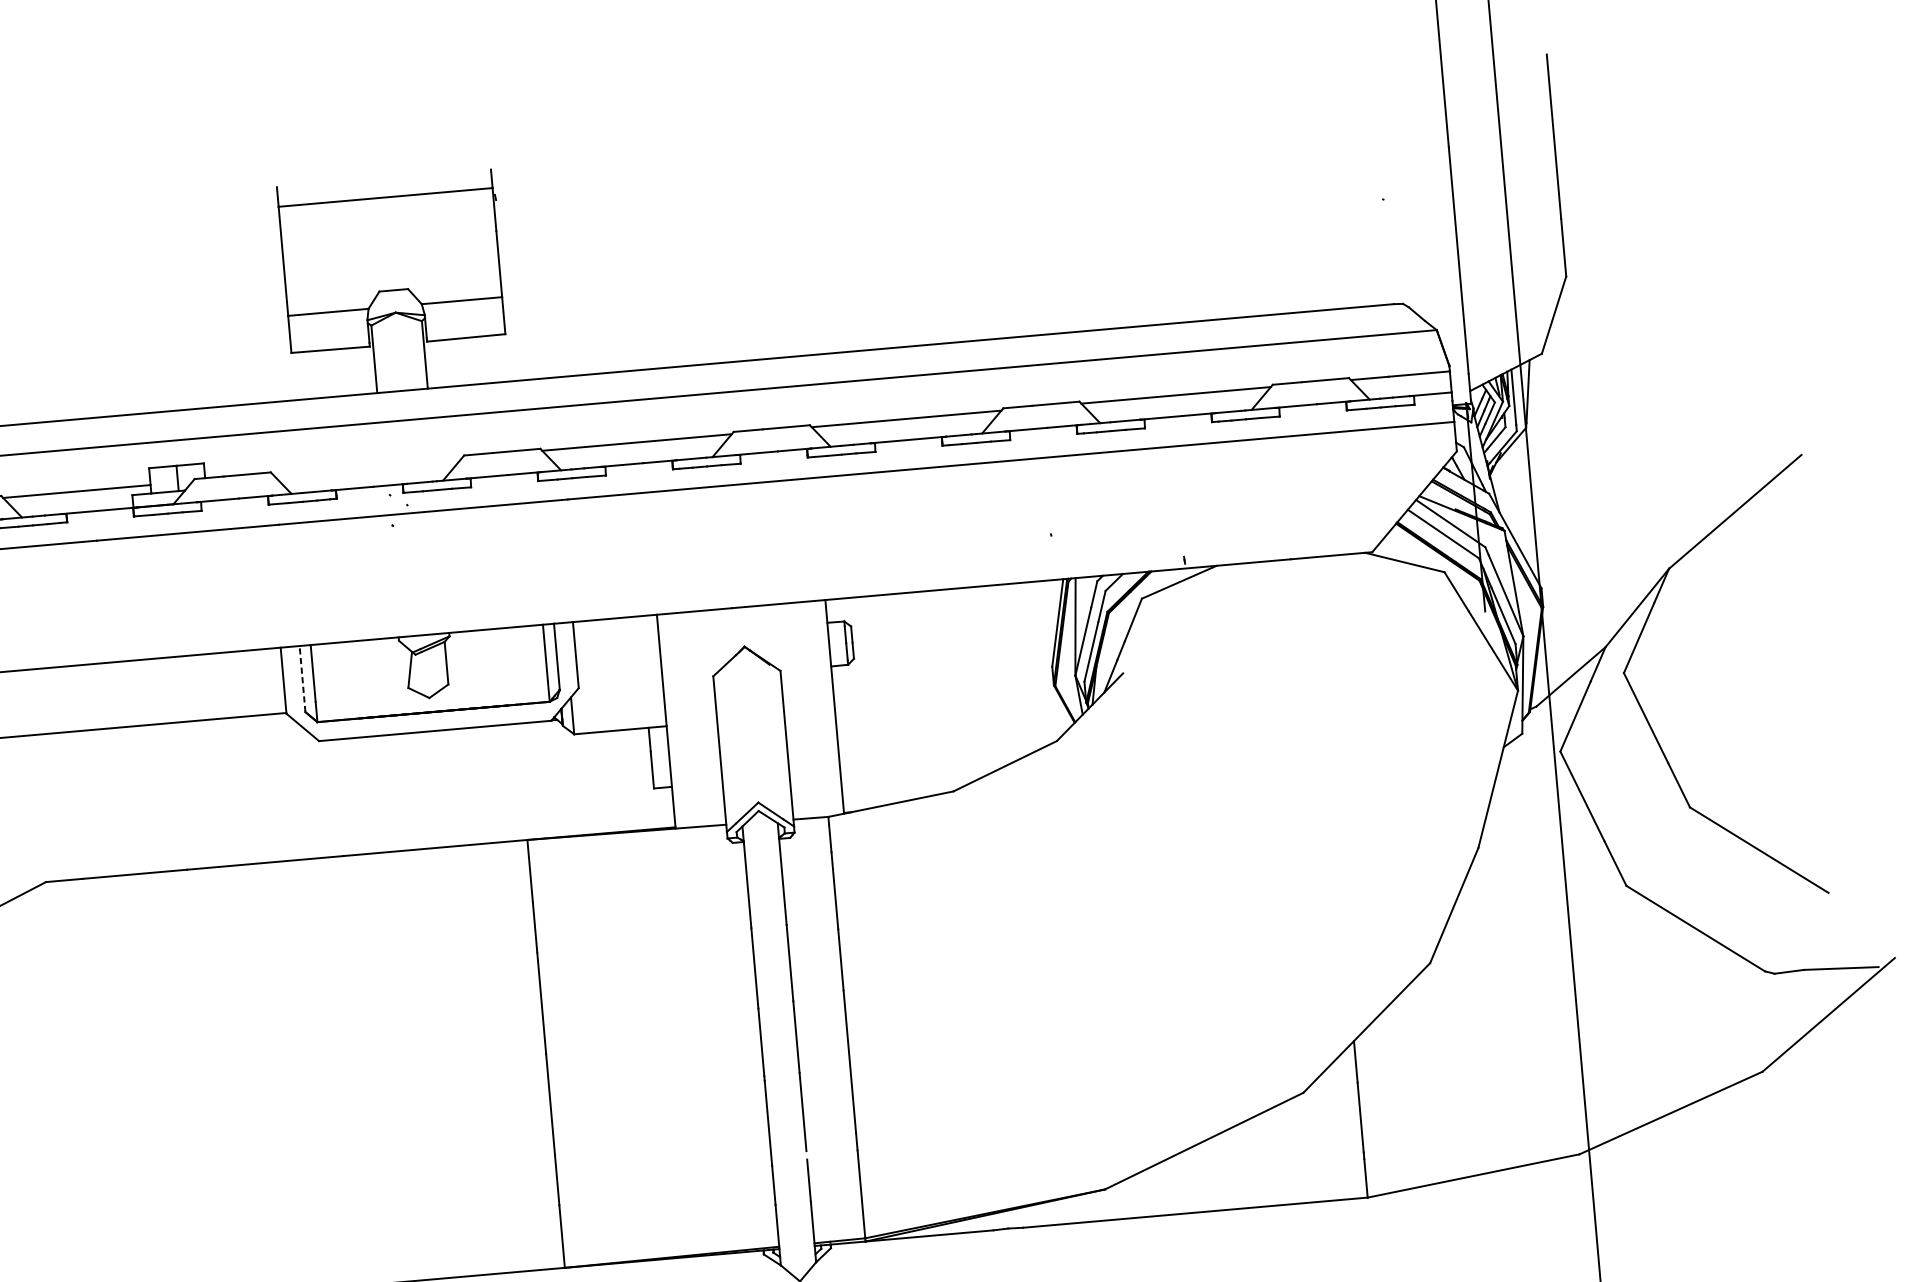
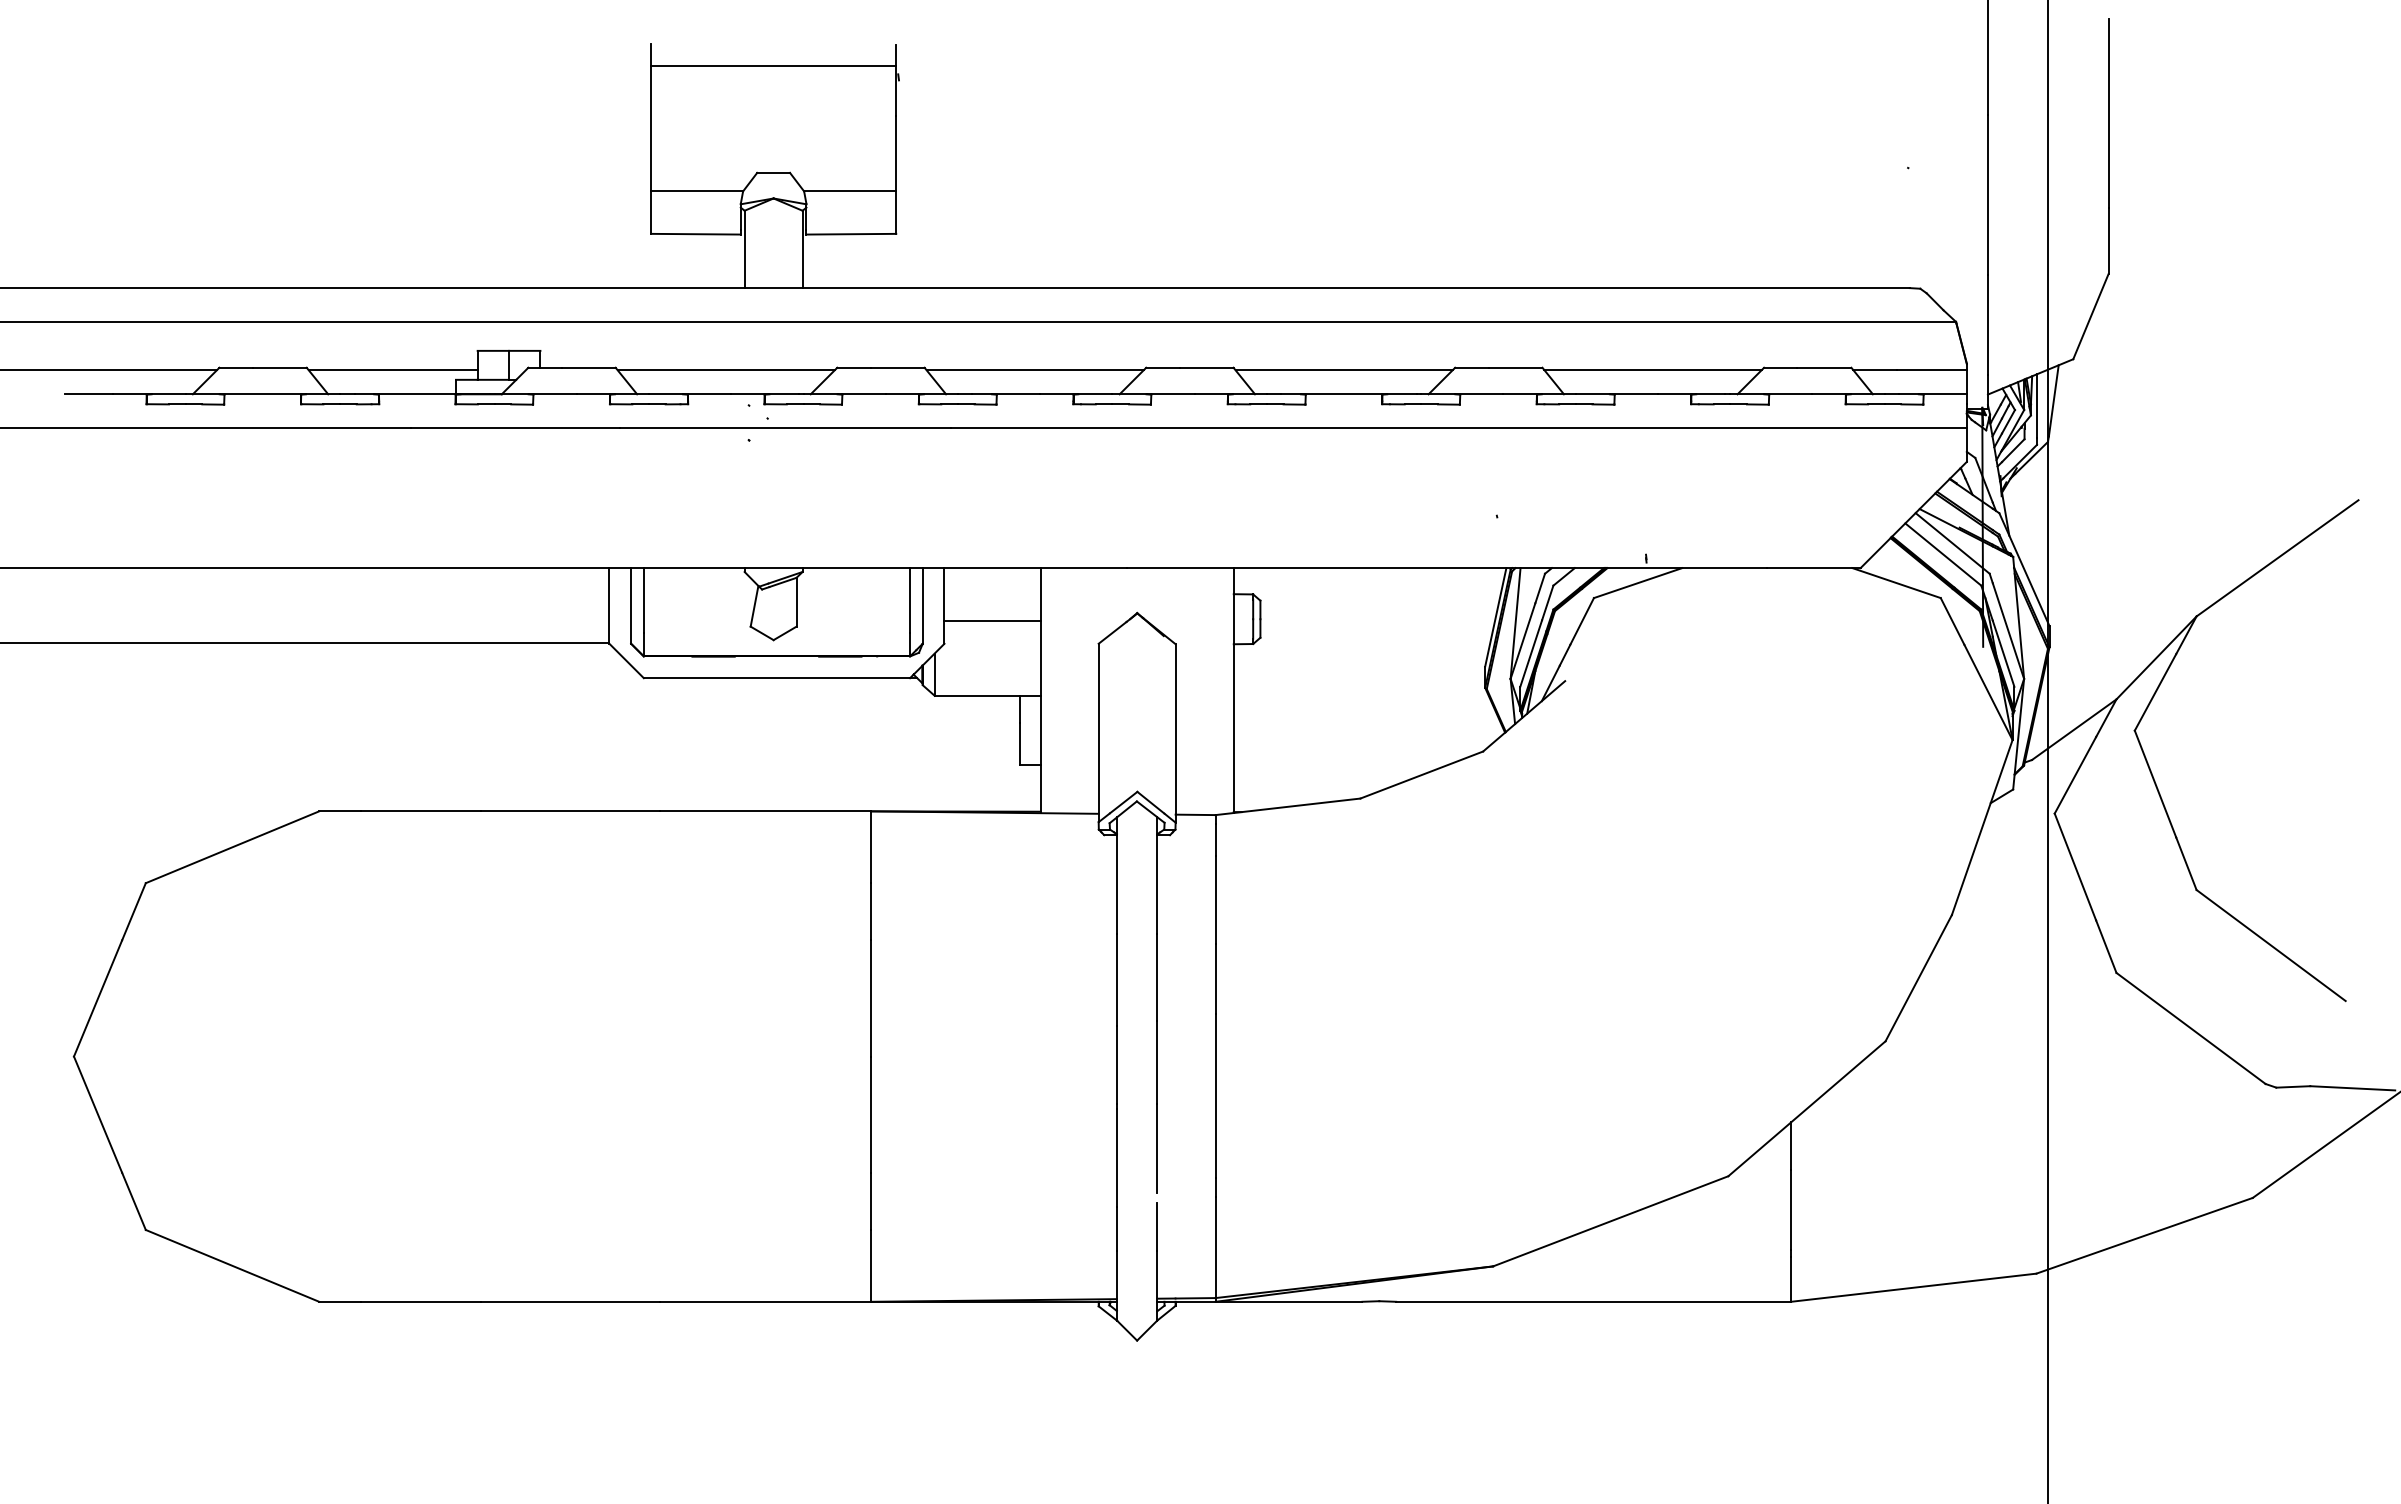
line: (366, 466) -> (725, 370), added
line: (618, 665) -> (992, 621), added
line: (302, 678) -> (631, 605), dashed -> solid

